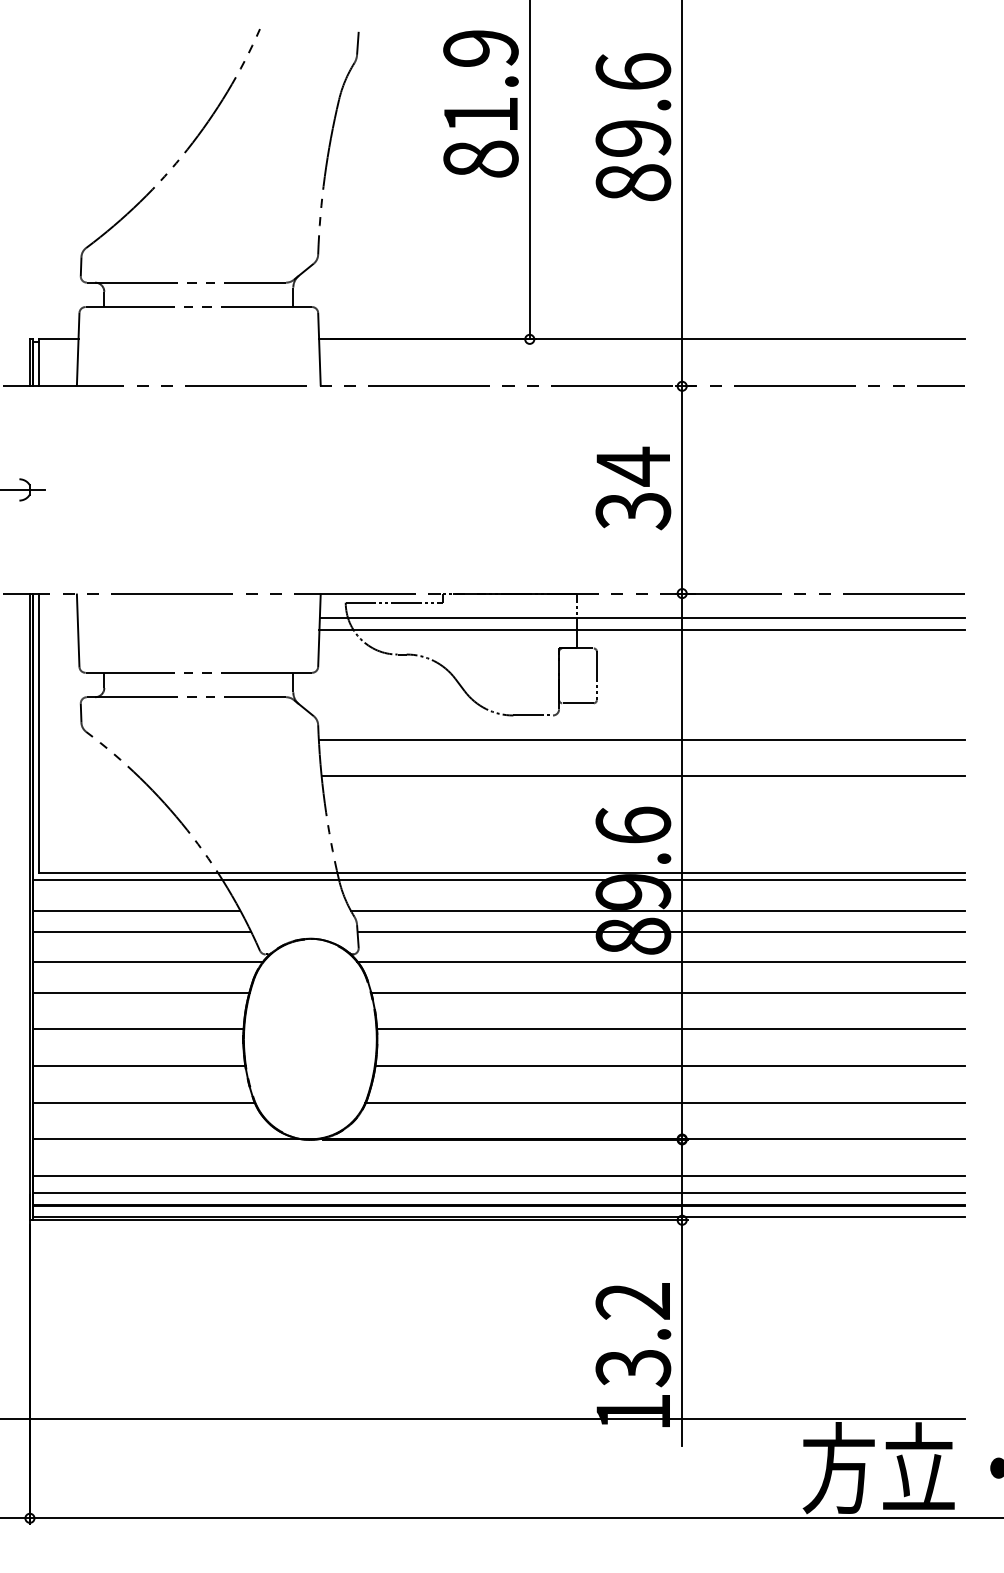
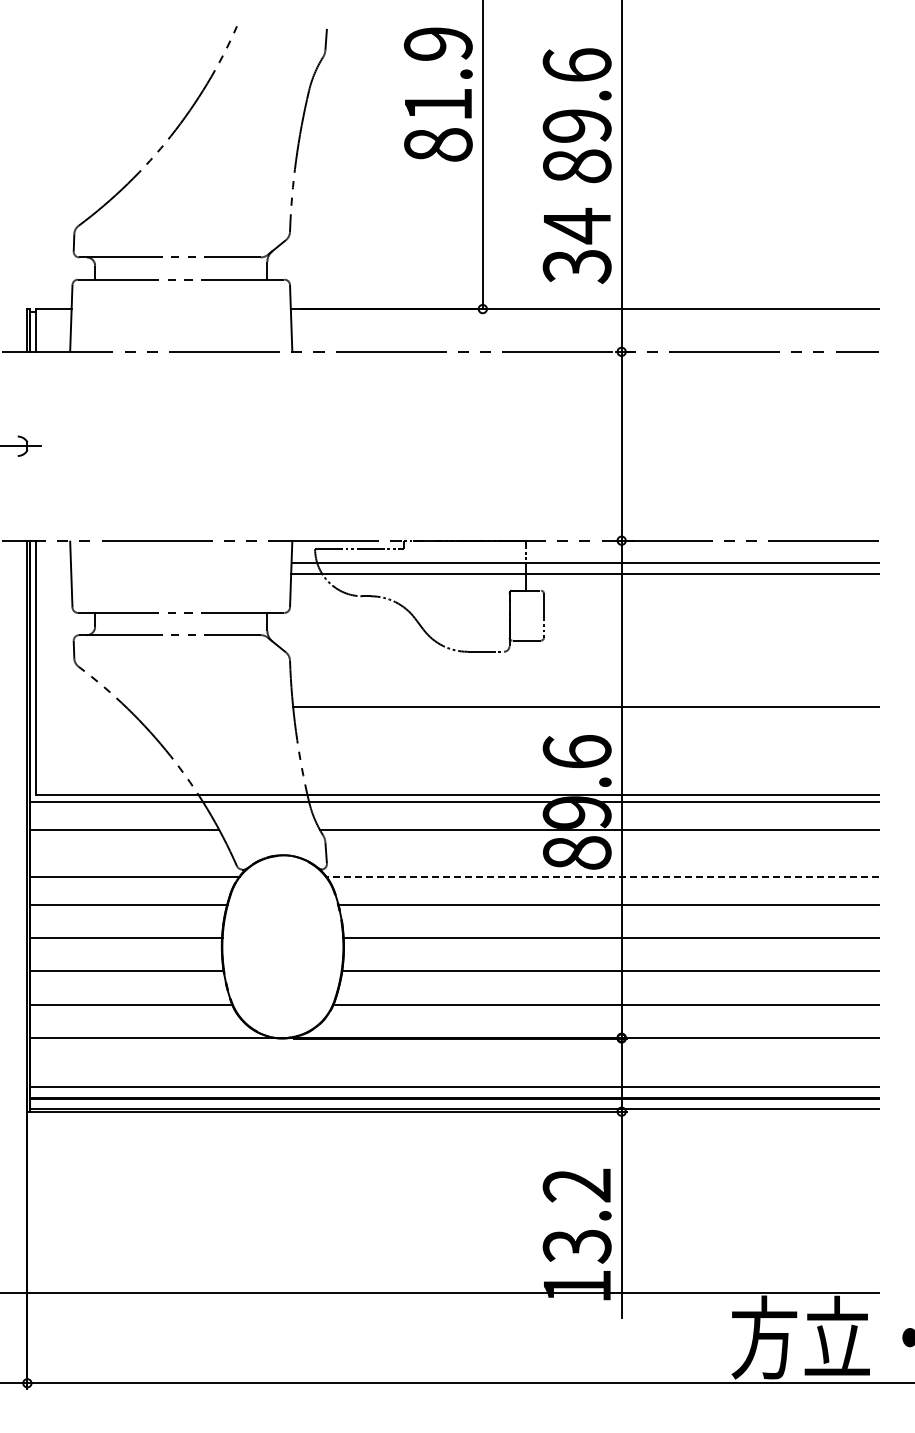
text: (632, 487) -> (576, 245), moved
line: (641, 740) -> (584, 674), removed
line: (142, 931) -> (129, 848), removed
line: (661, 931) -> (602, 848), removed
line: (661, 962) -> (602, 876), solid -> dashed
line: (498, 1176) -> (454, 1071), removed

